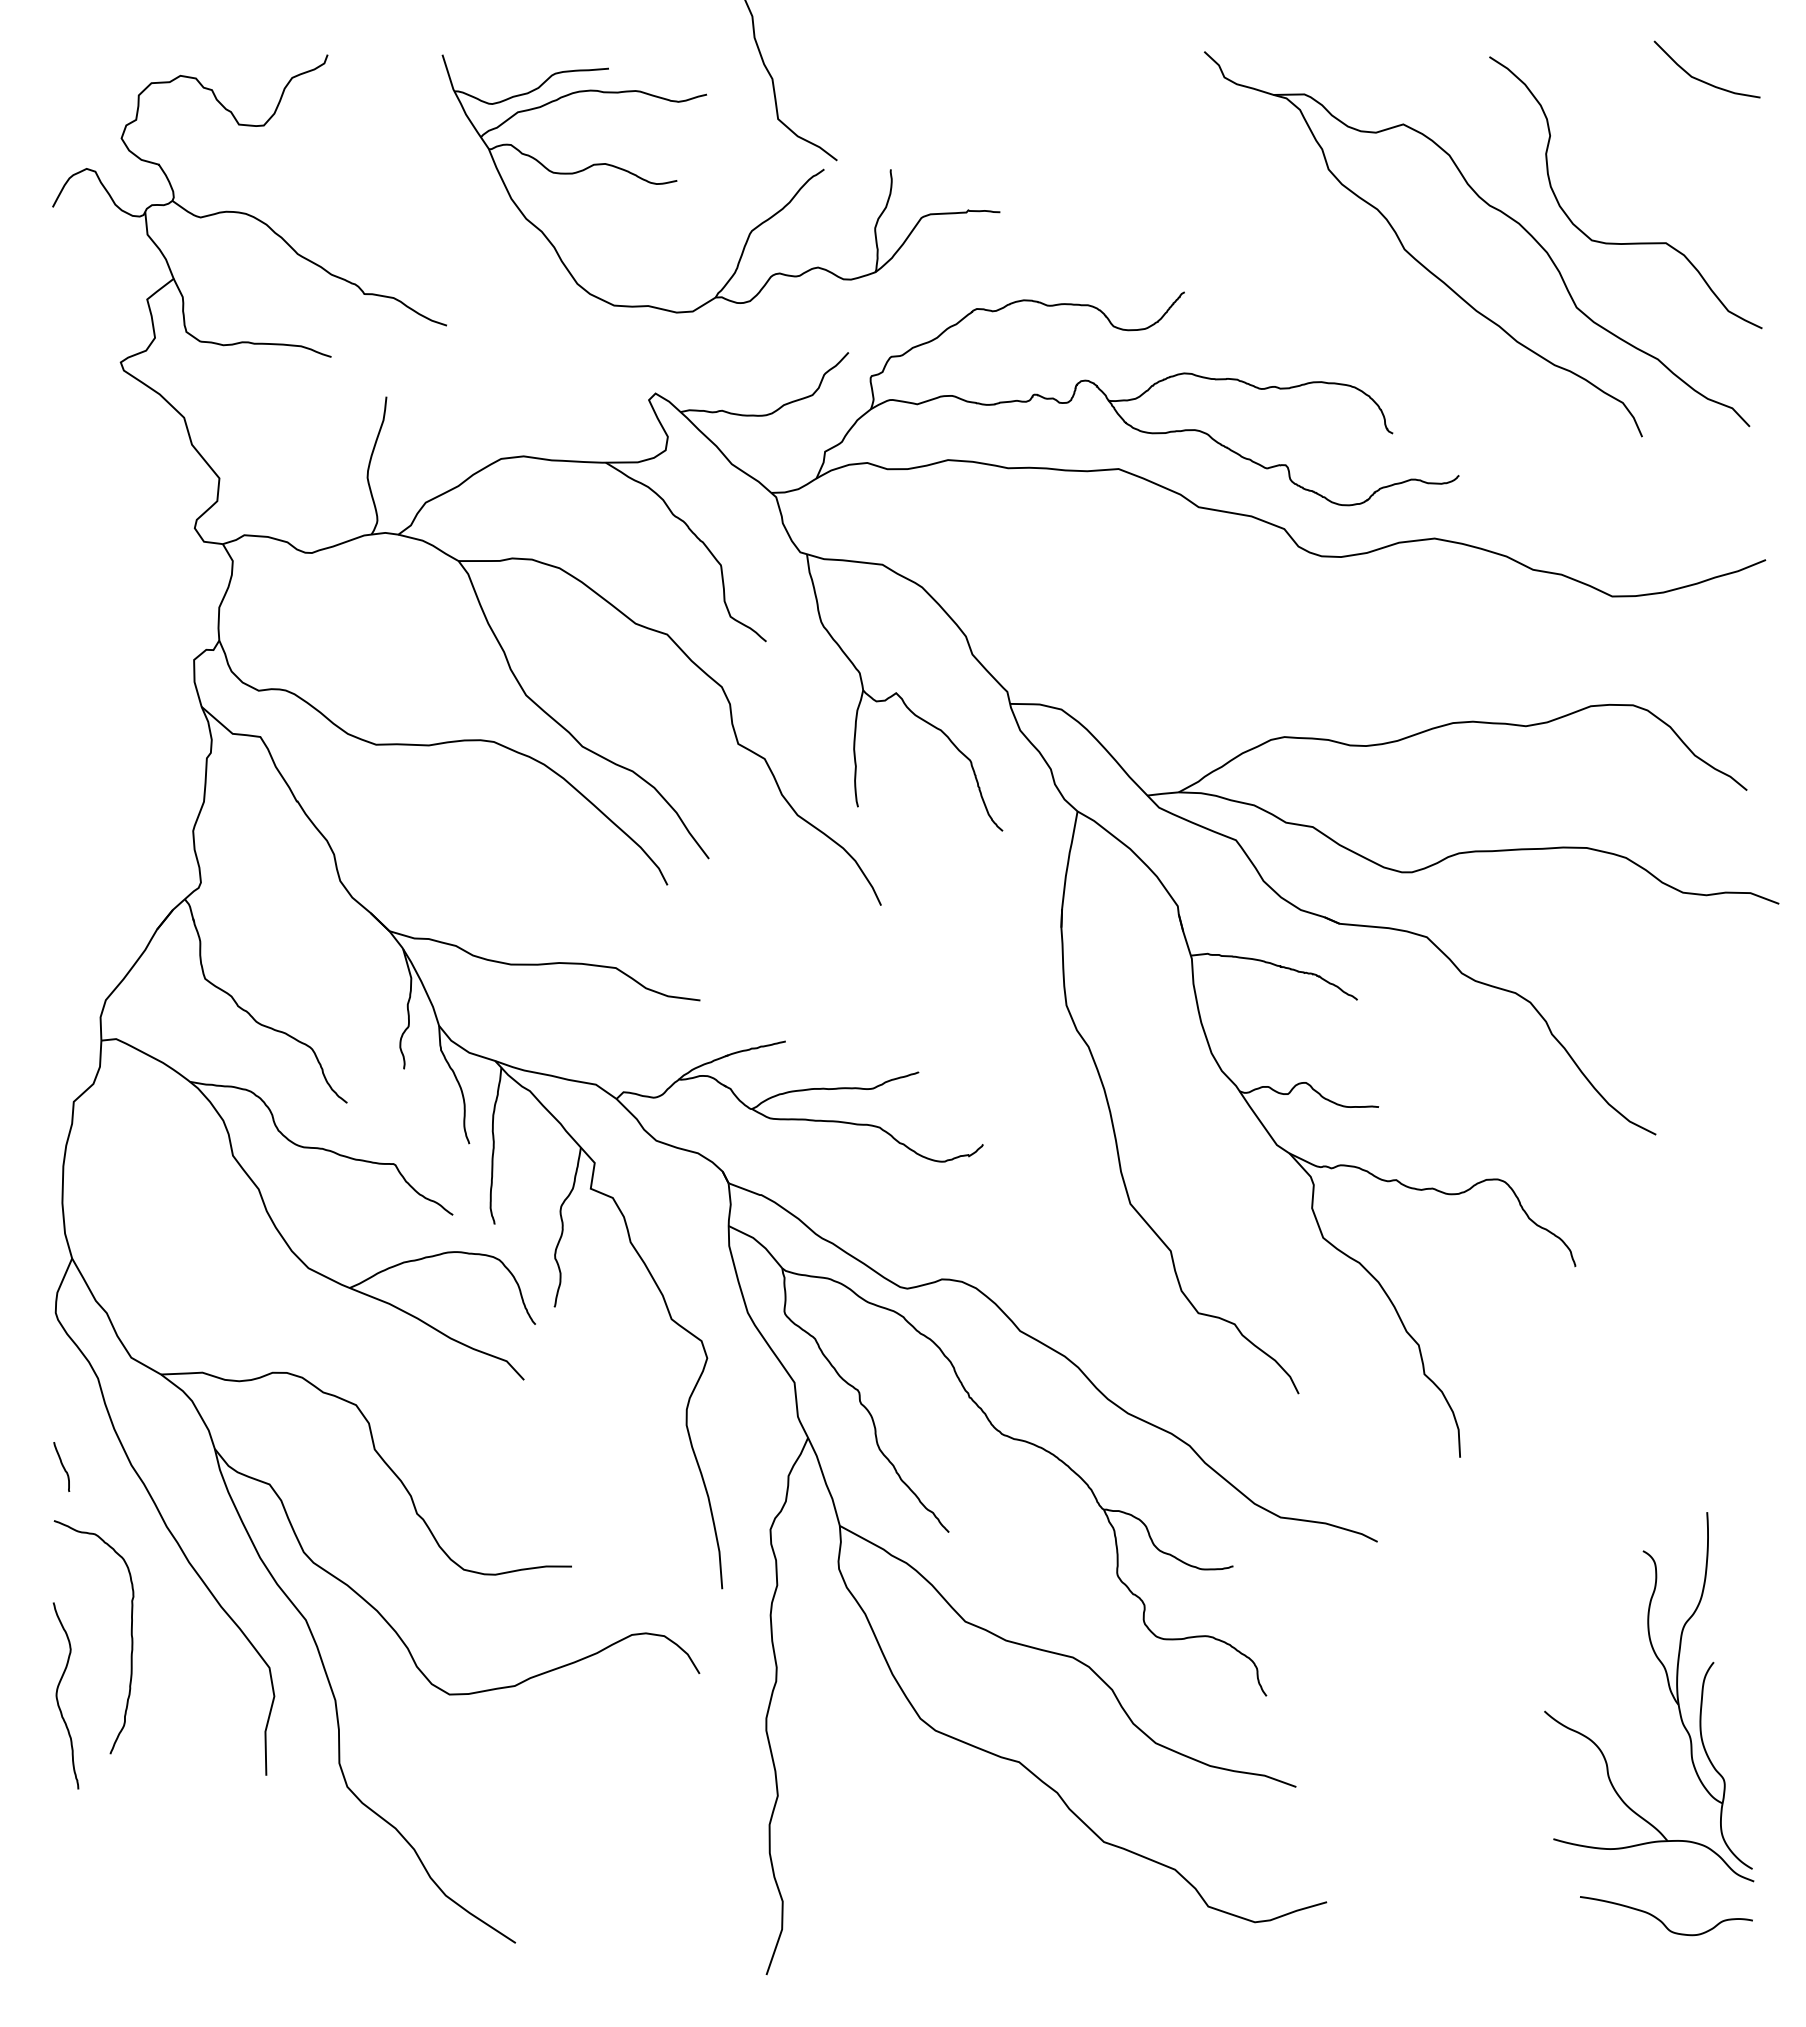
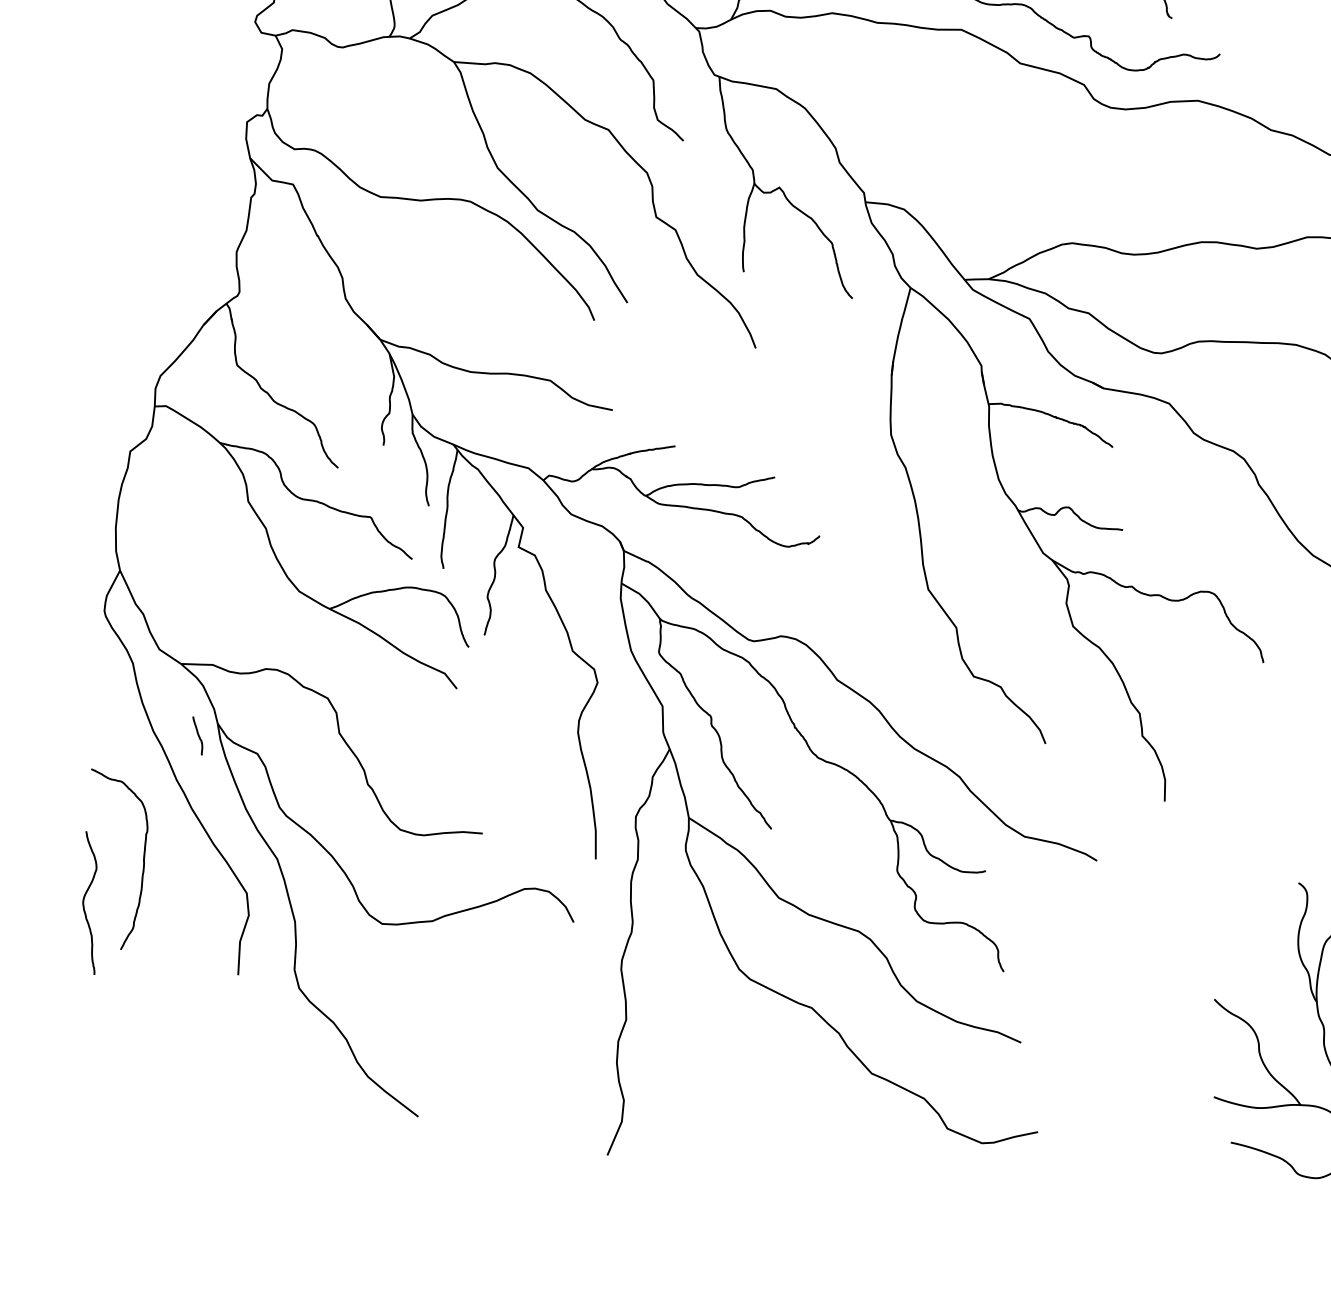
curve: (61, 1465) -> (197, 734), moved

